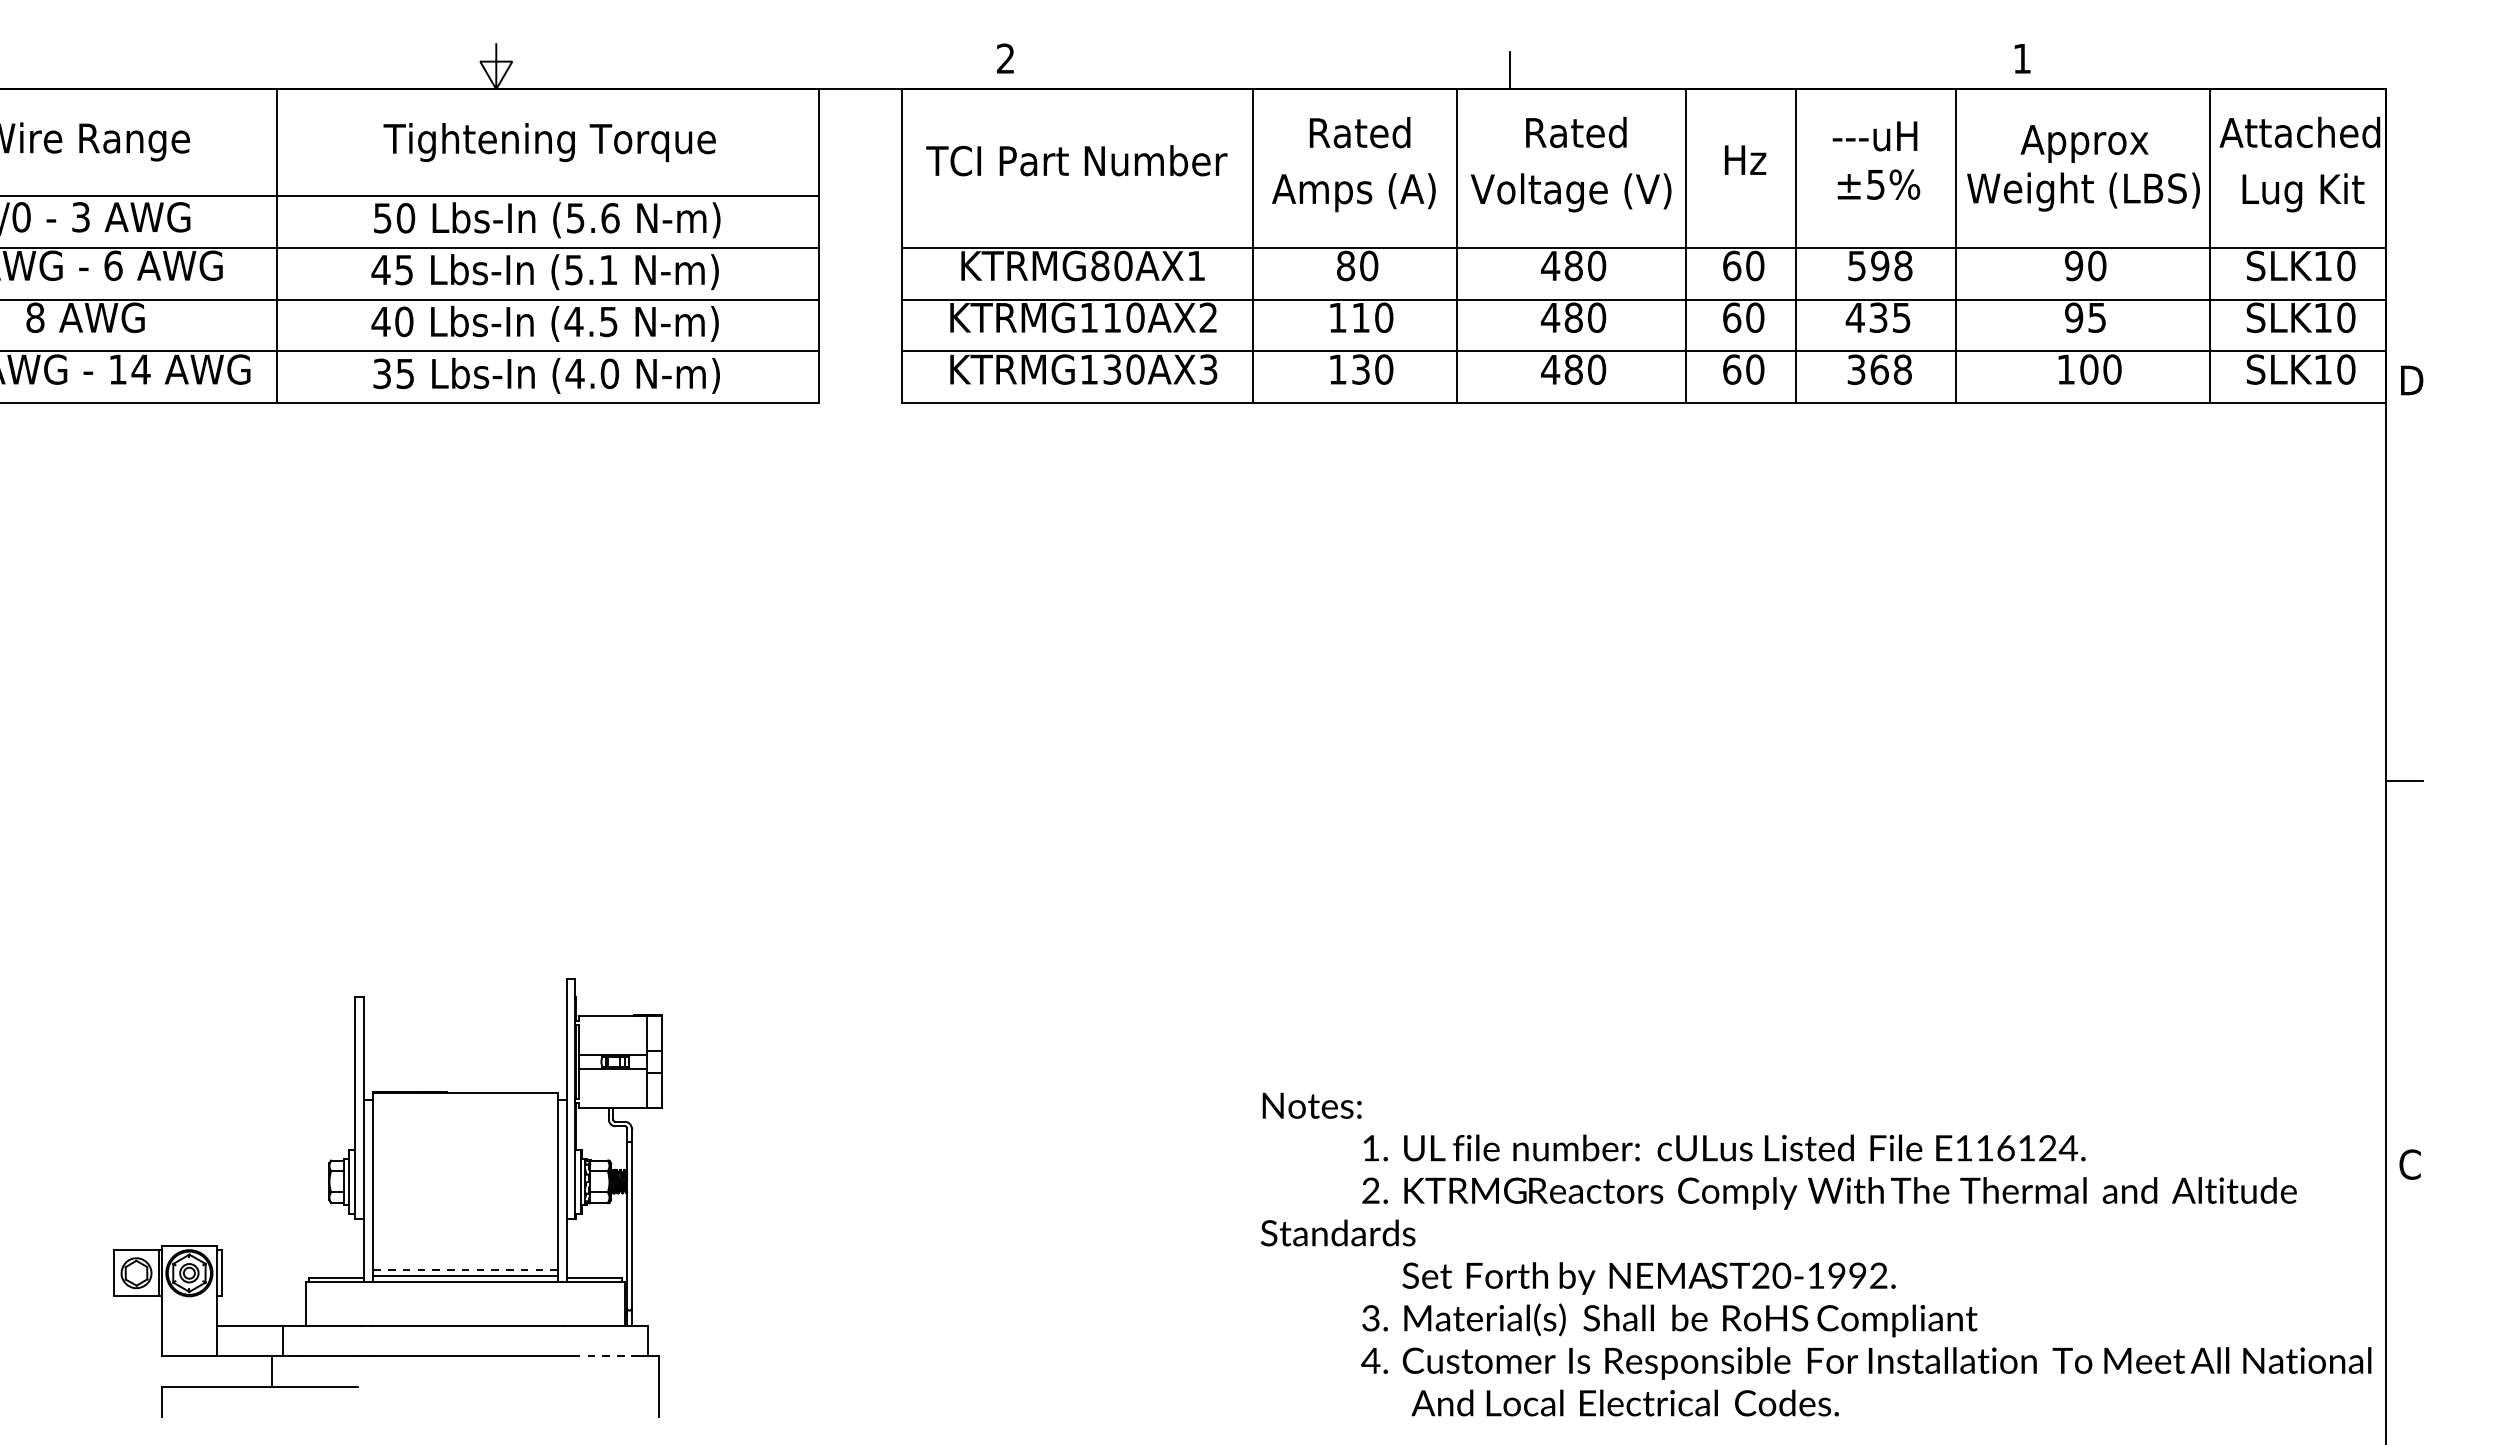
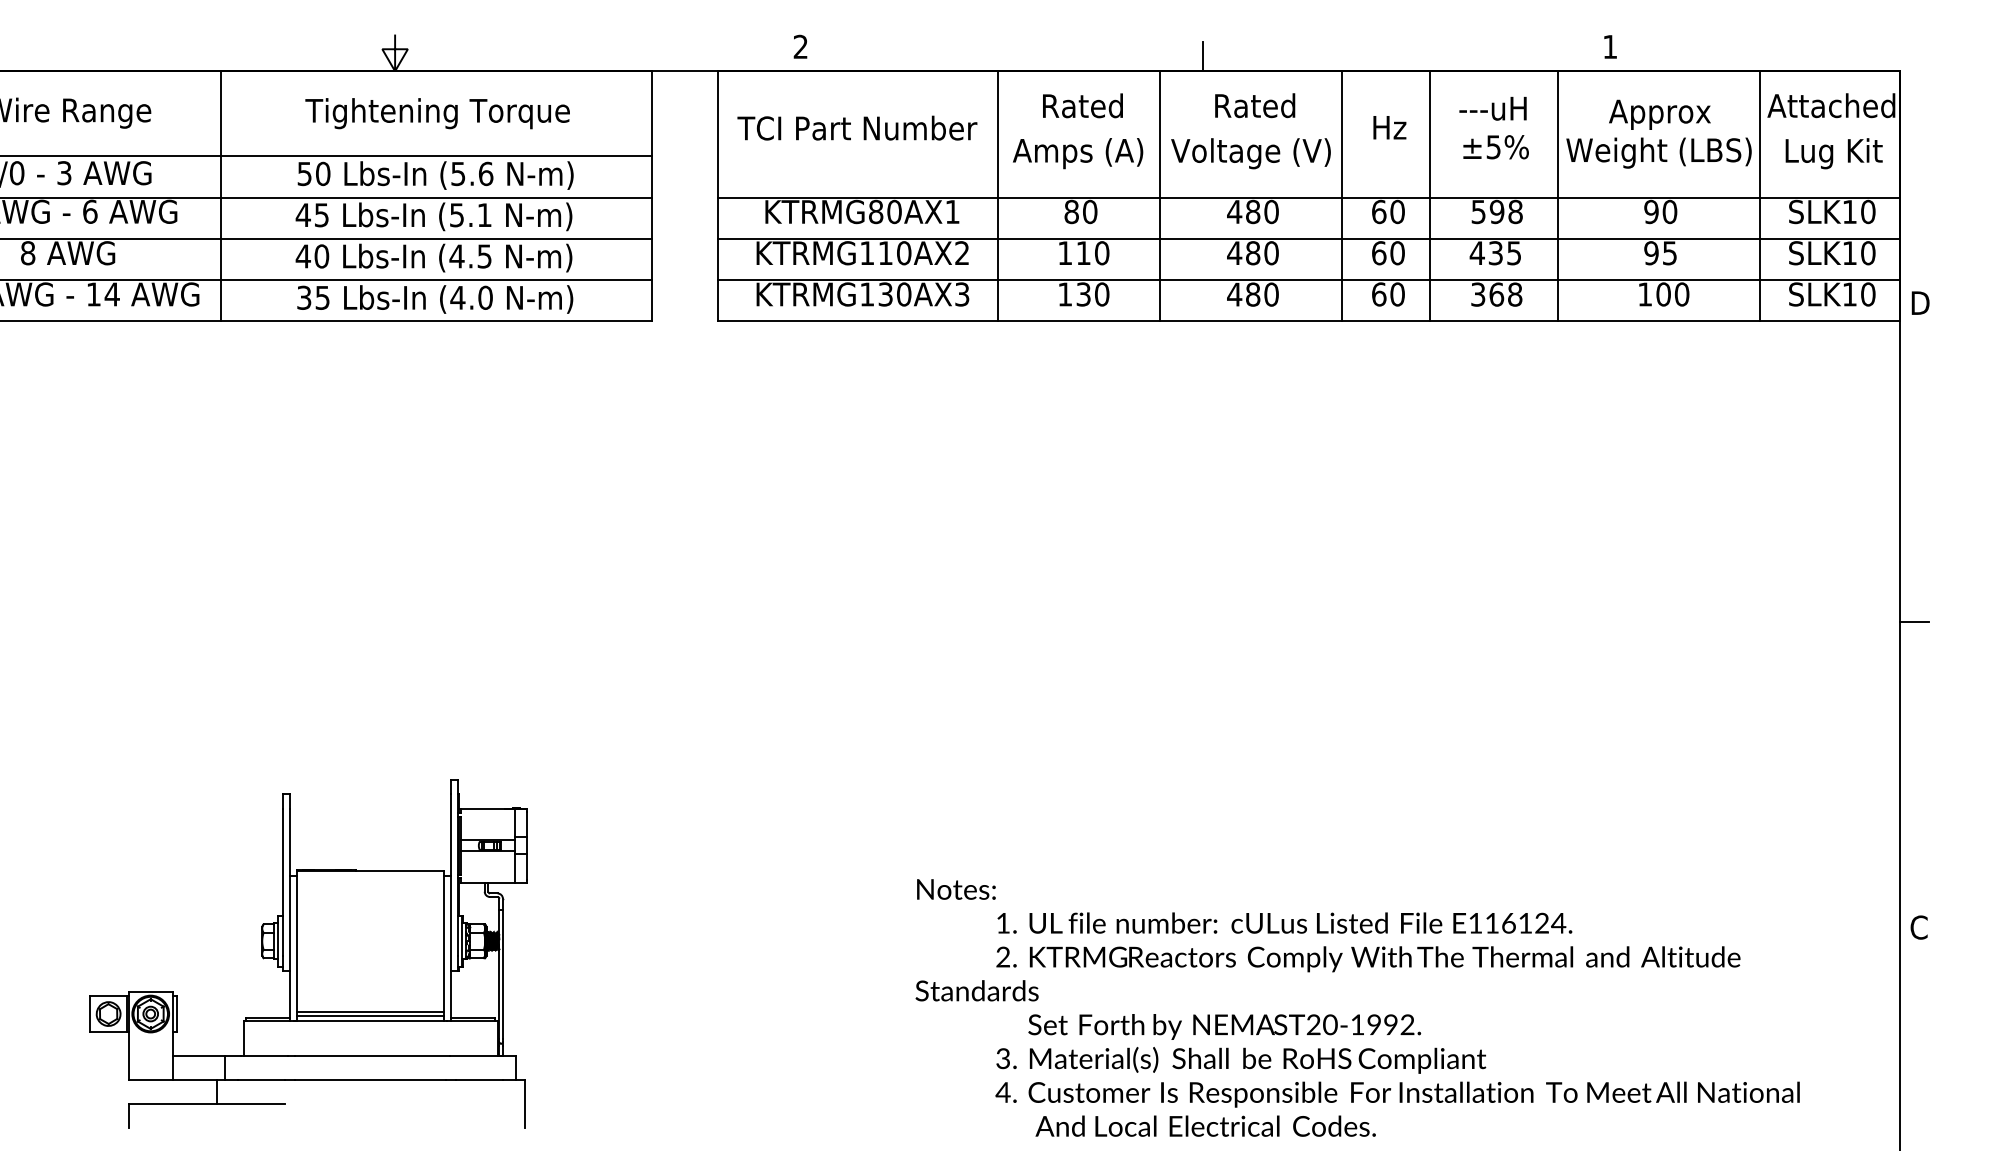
text: (1816, 1254) -> (1358, 1007), moved
line: (465, 1270) -> (370, 1011), dashed -> solid
line: (602, 1356) -> (479, 1080), dashed -> solid

